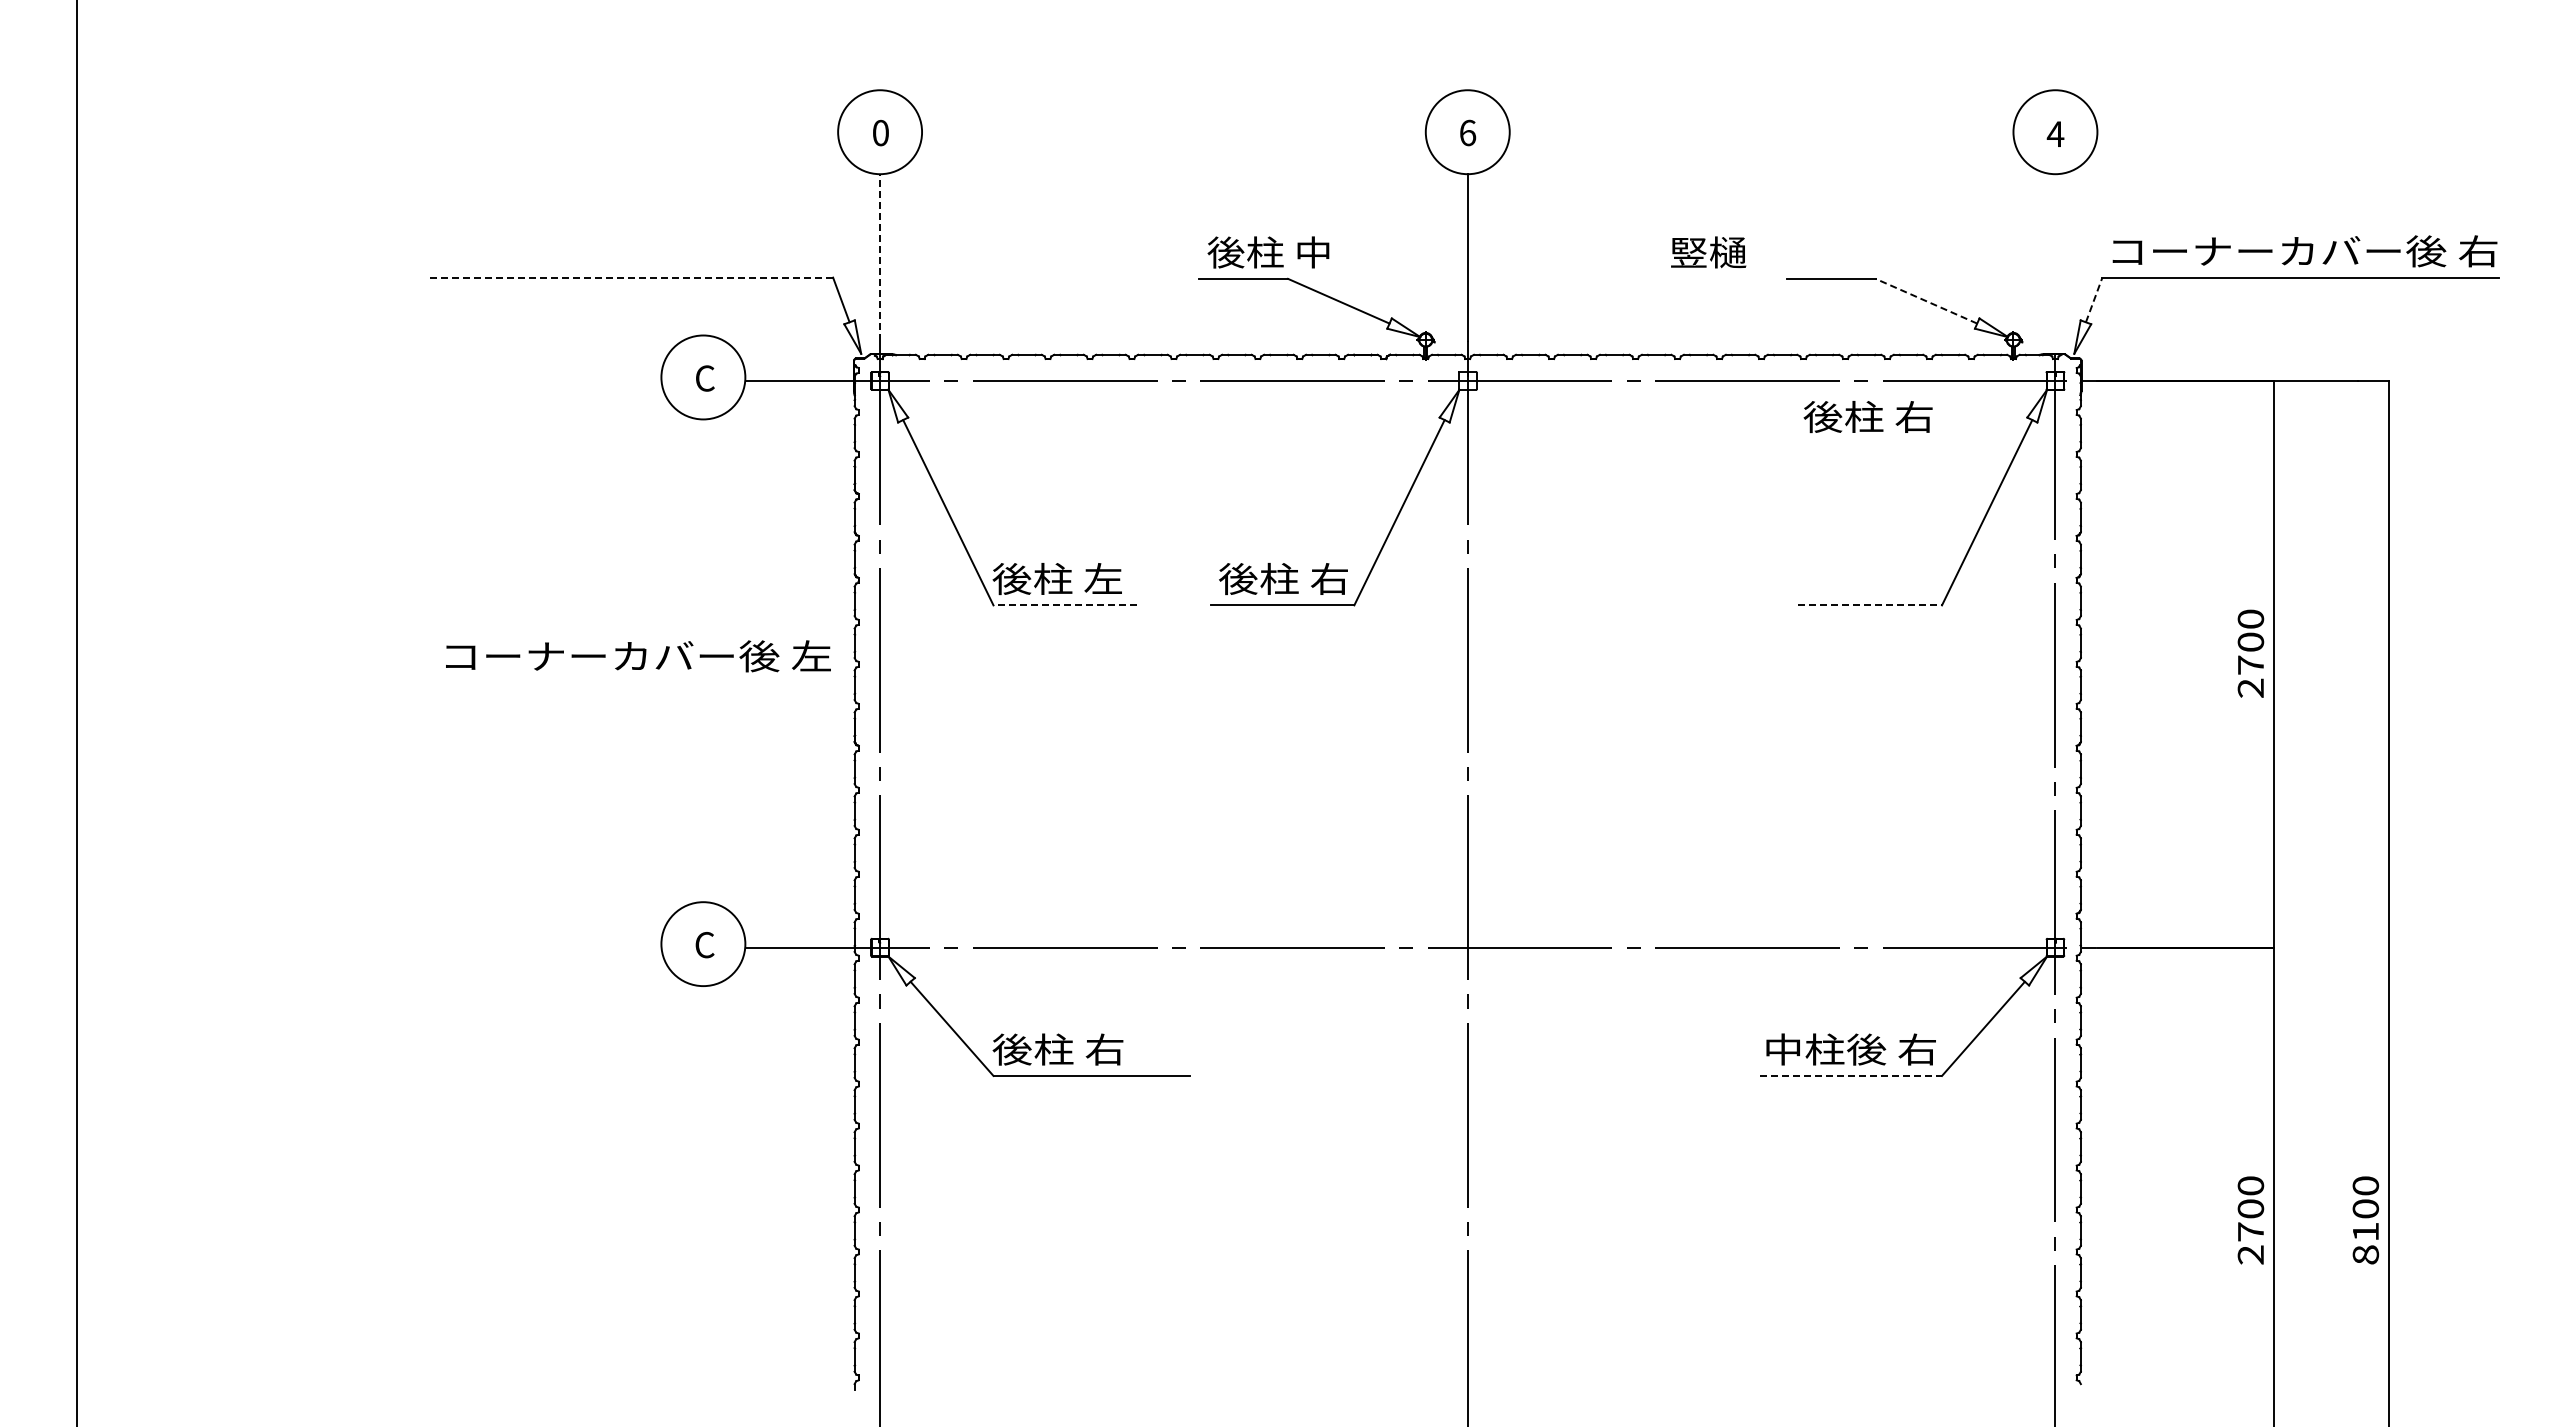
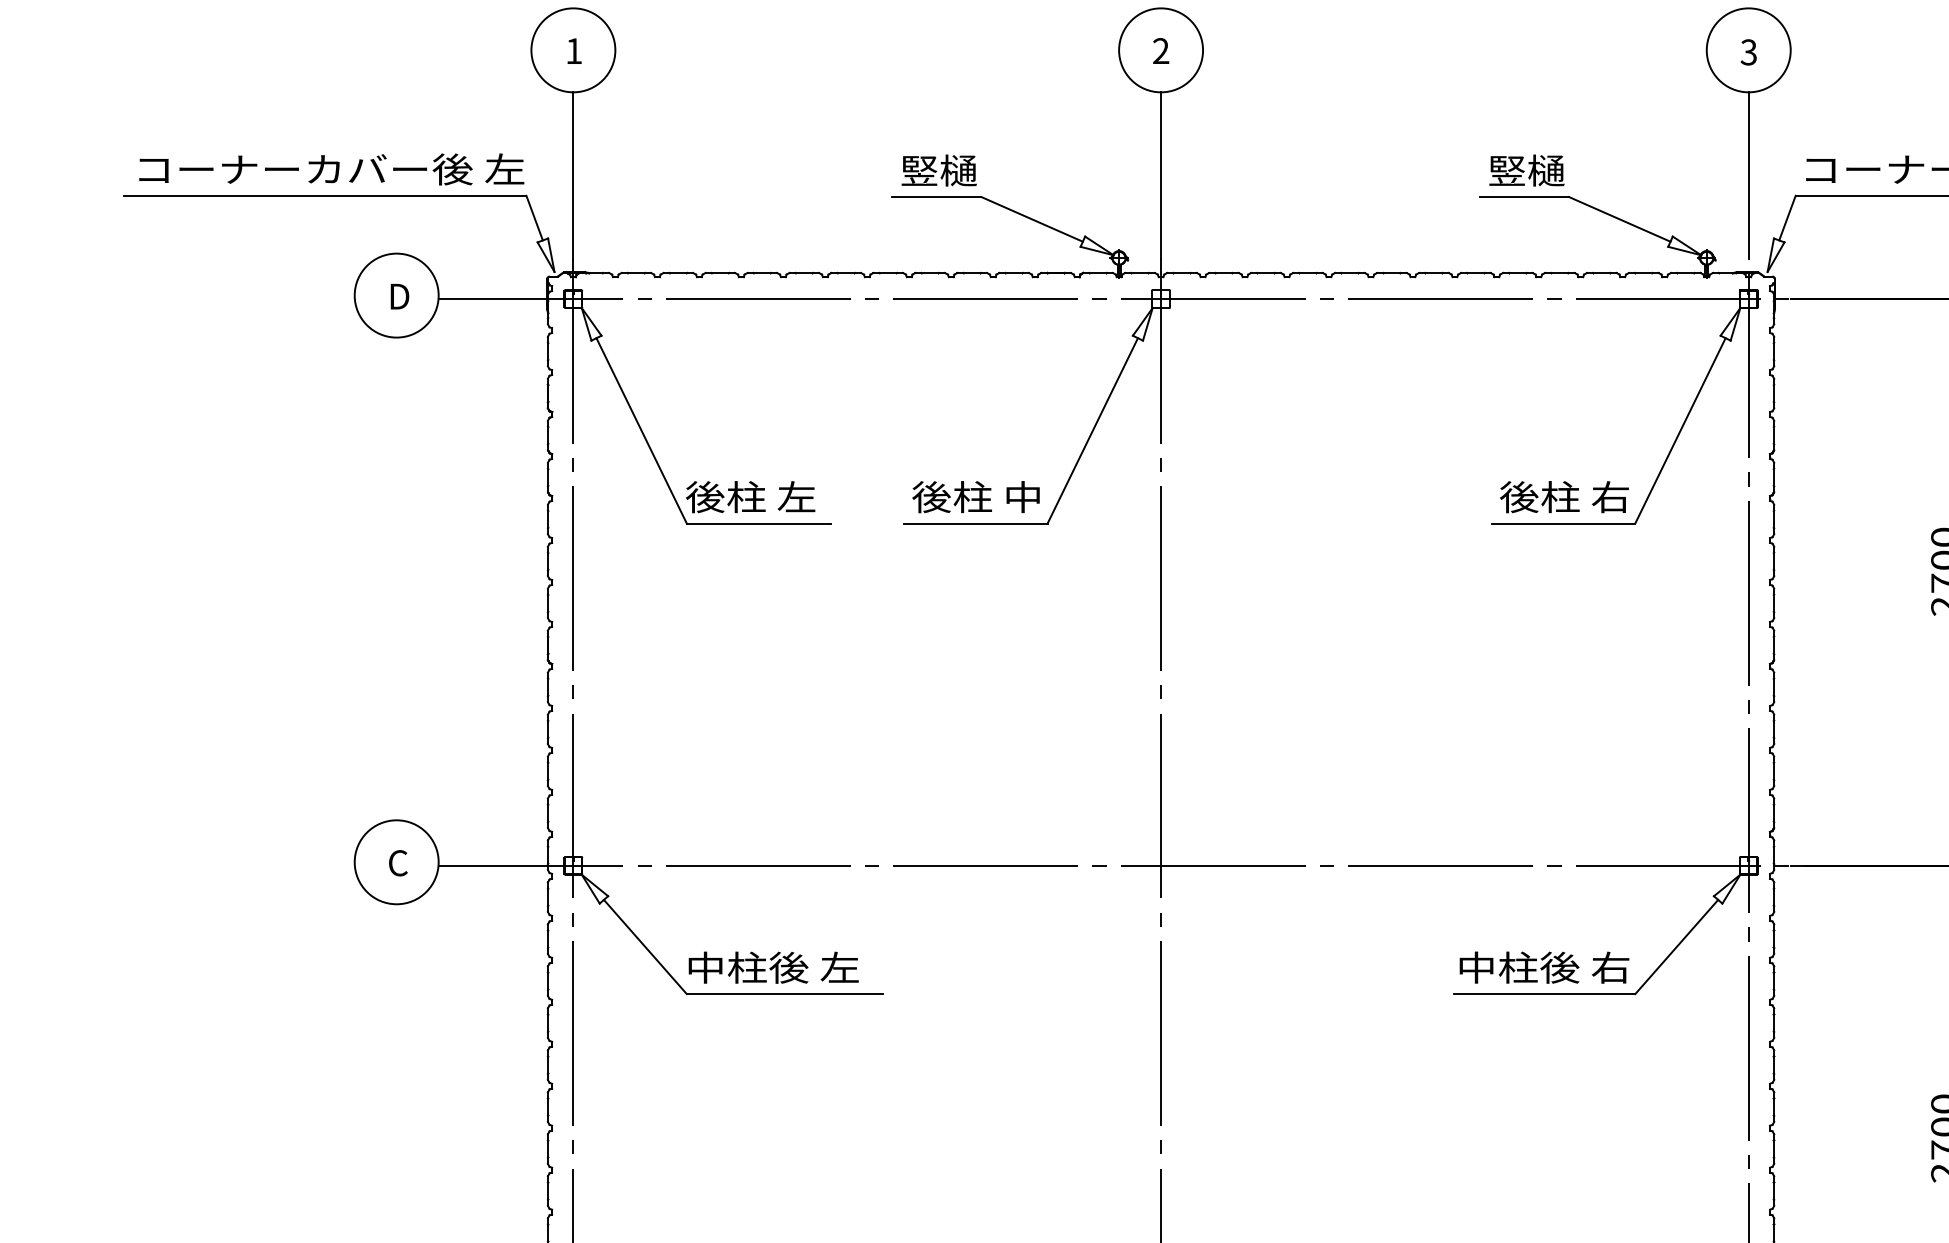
text: (880, 132) -> (573, 50), 0 -> 1
text: (1467, 132) -> (1160, 50), 6 -> 2
text: (2055, 134) -> (1748, 52), 4 -> 3
text: (1268, 252) -> (961, 170), 後柱 中 -> 竪樋
text: (1708, 252) -> (1526, 170), moved
line: (880, 256) -> (573, 174), dashed -> solid
line: (2055, 257) -> (1748, 175), added
line: (631, 277) -> (324, 195), dashed -> solid
line: (2094, 299) -> (1787, 217), dashed -> solid
line: (1926, 301) -> (1619, 219), dashed -> solid
text: (705, 378) -> (398, 296), C -> D
text: (1867, 417) -> (1563, 497), moved
text: (1329, 578) -> (1022, 496), 後柱 右 -> 後柱 中
line: (1065, 605) -> (758, 523), dashed -> solid
line: (1870, 605) -> (1563, 523), dashed -> solid
text: (638, 656) -> (331, 169), moved
text: (1078, 1049) -> (771, 967), 後柱 右 -> 中柱後 左
line: (1851, 1075) -> (1544, 993), dashed -> solid

